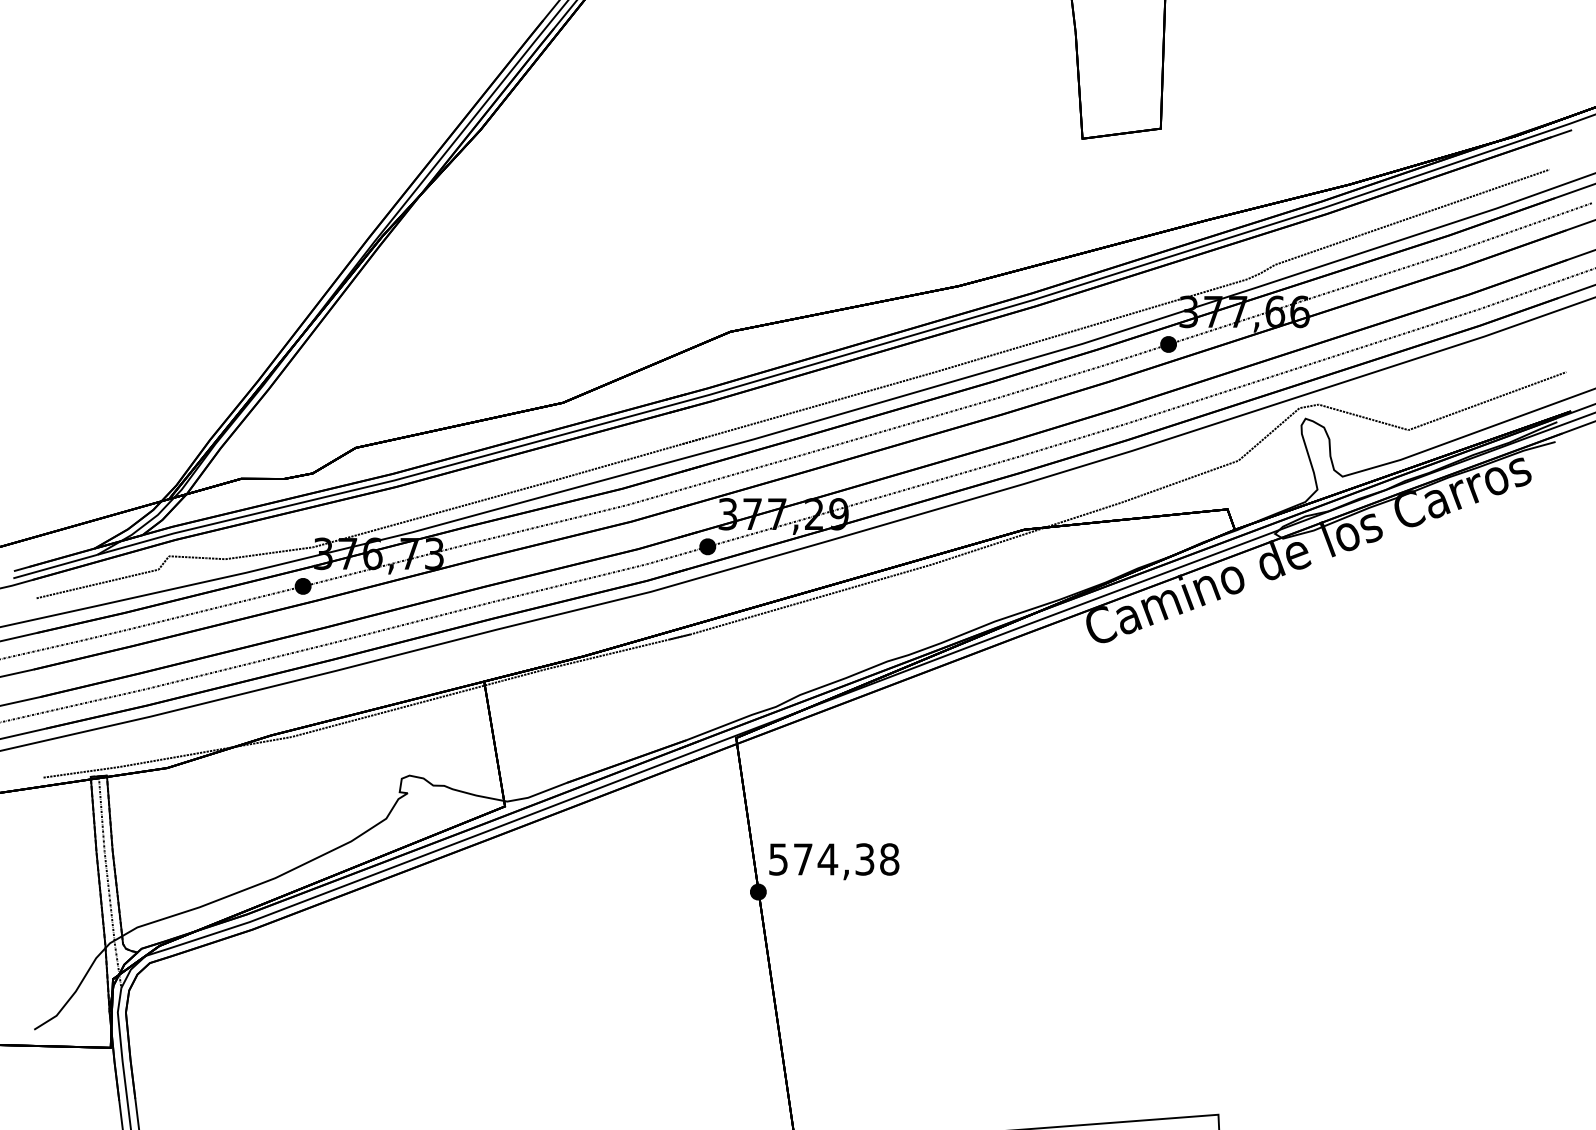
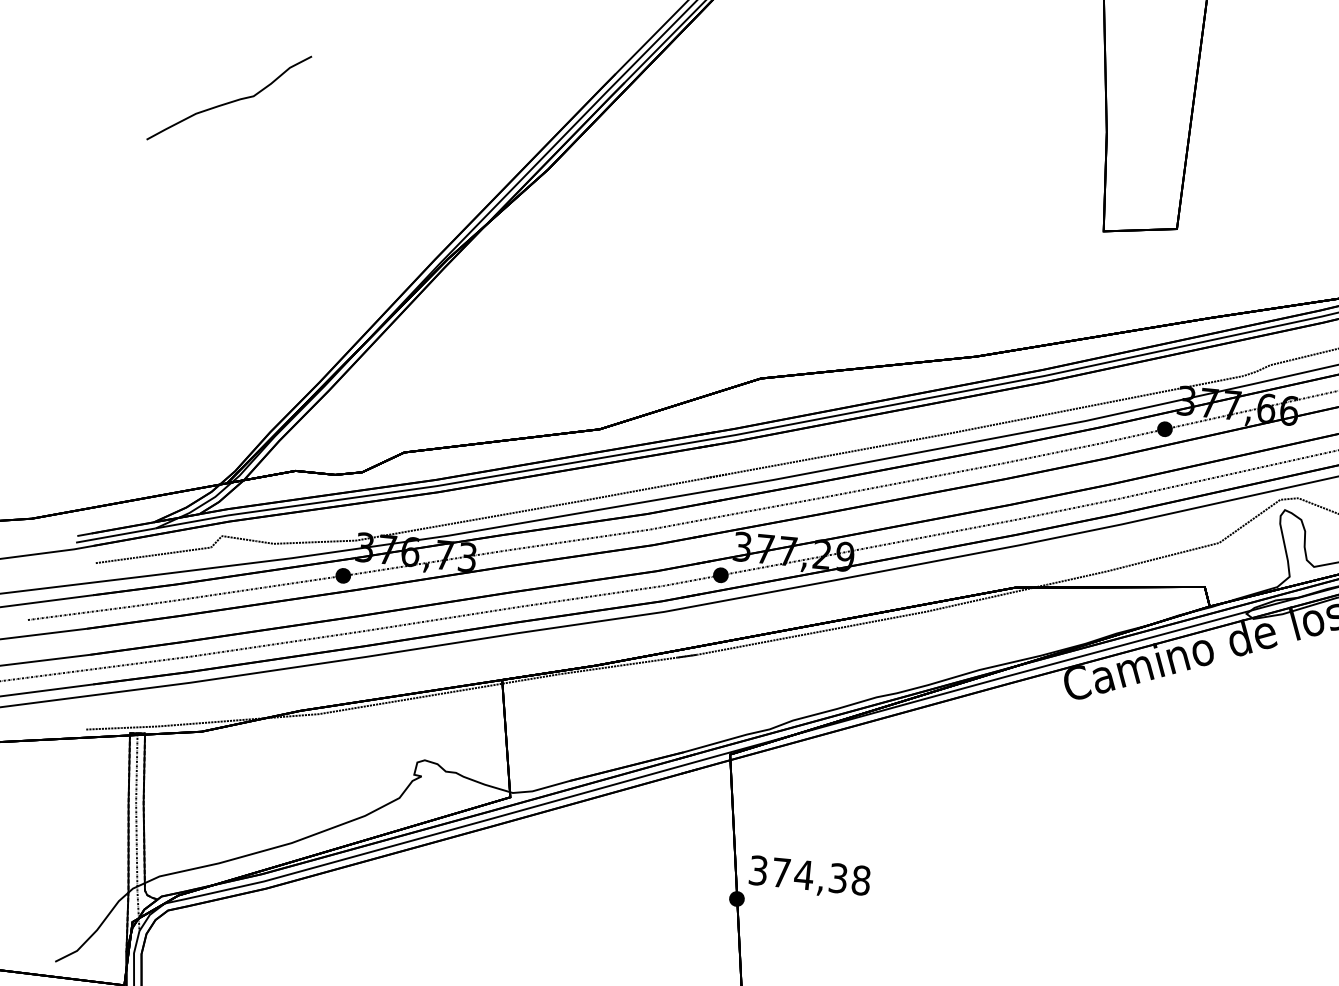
curve: (133, 89) -> (230, 101), added
text: (778, 859) -> (758, 870), 574,38 -> 374,38

